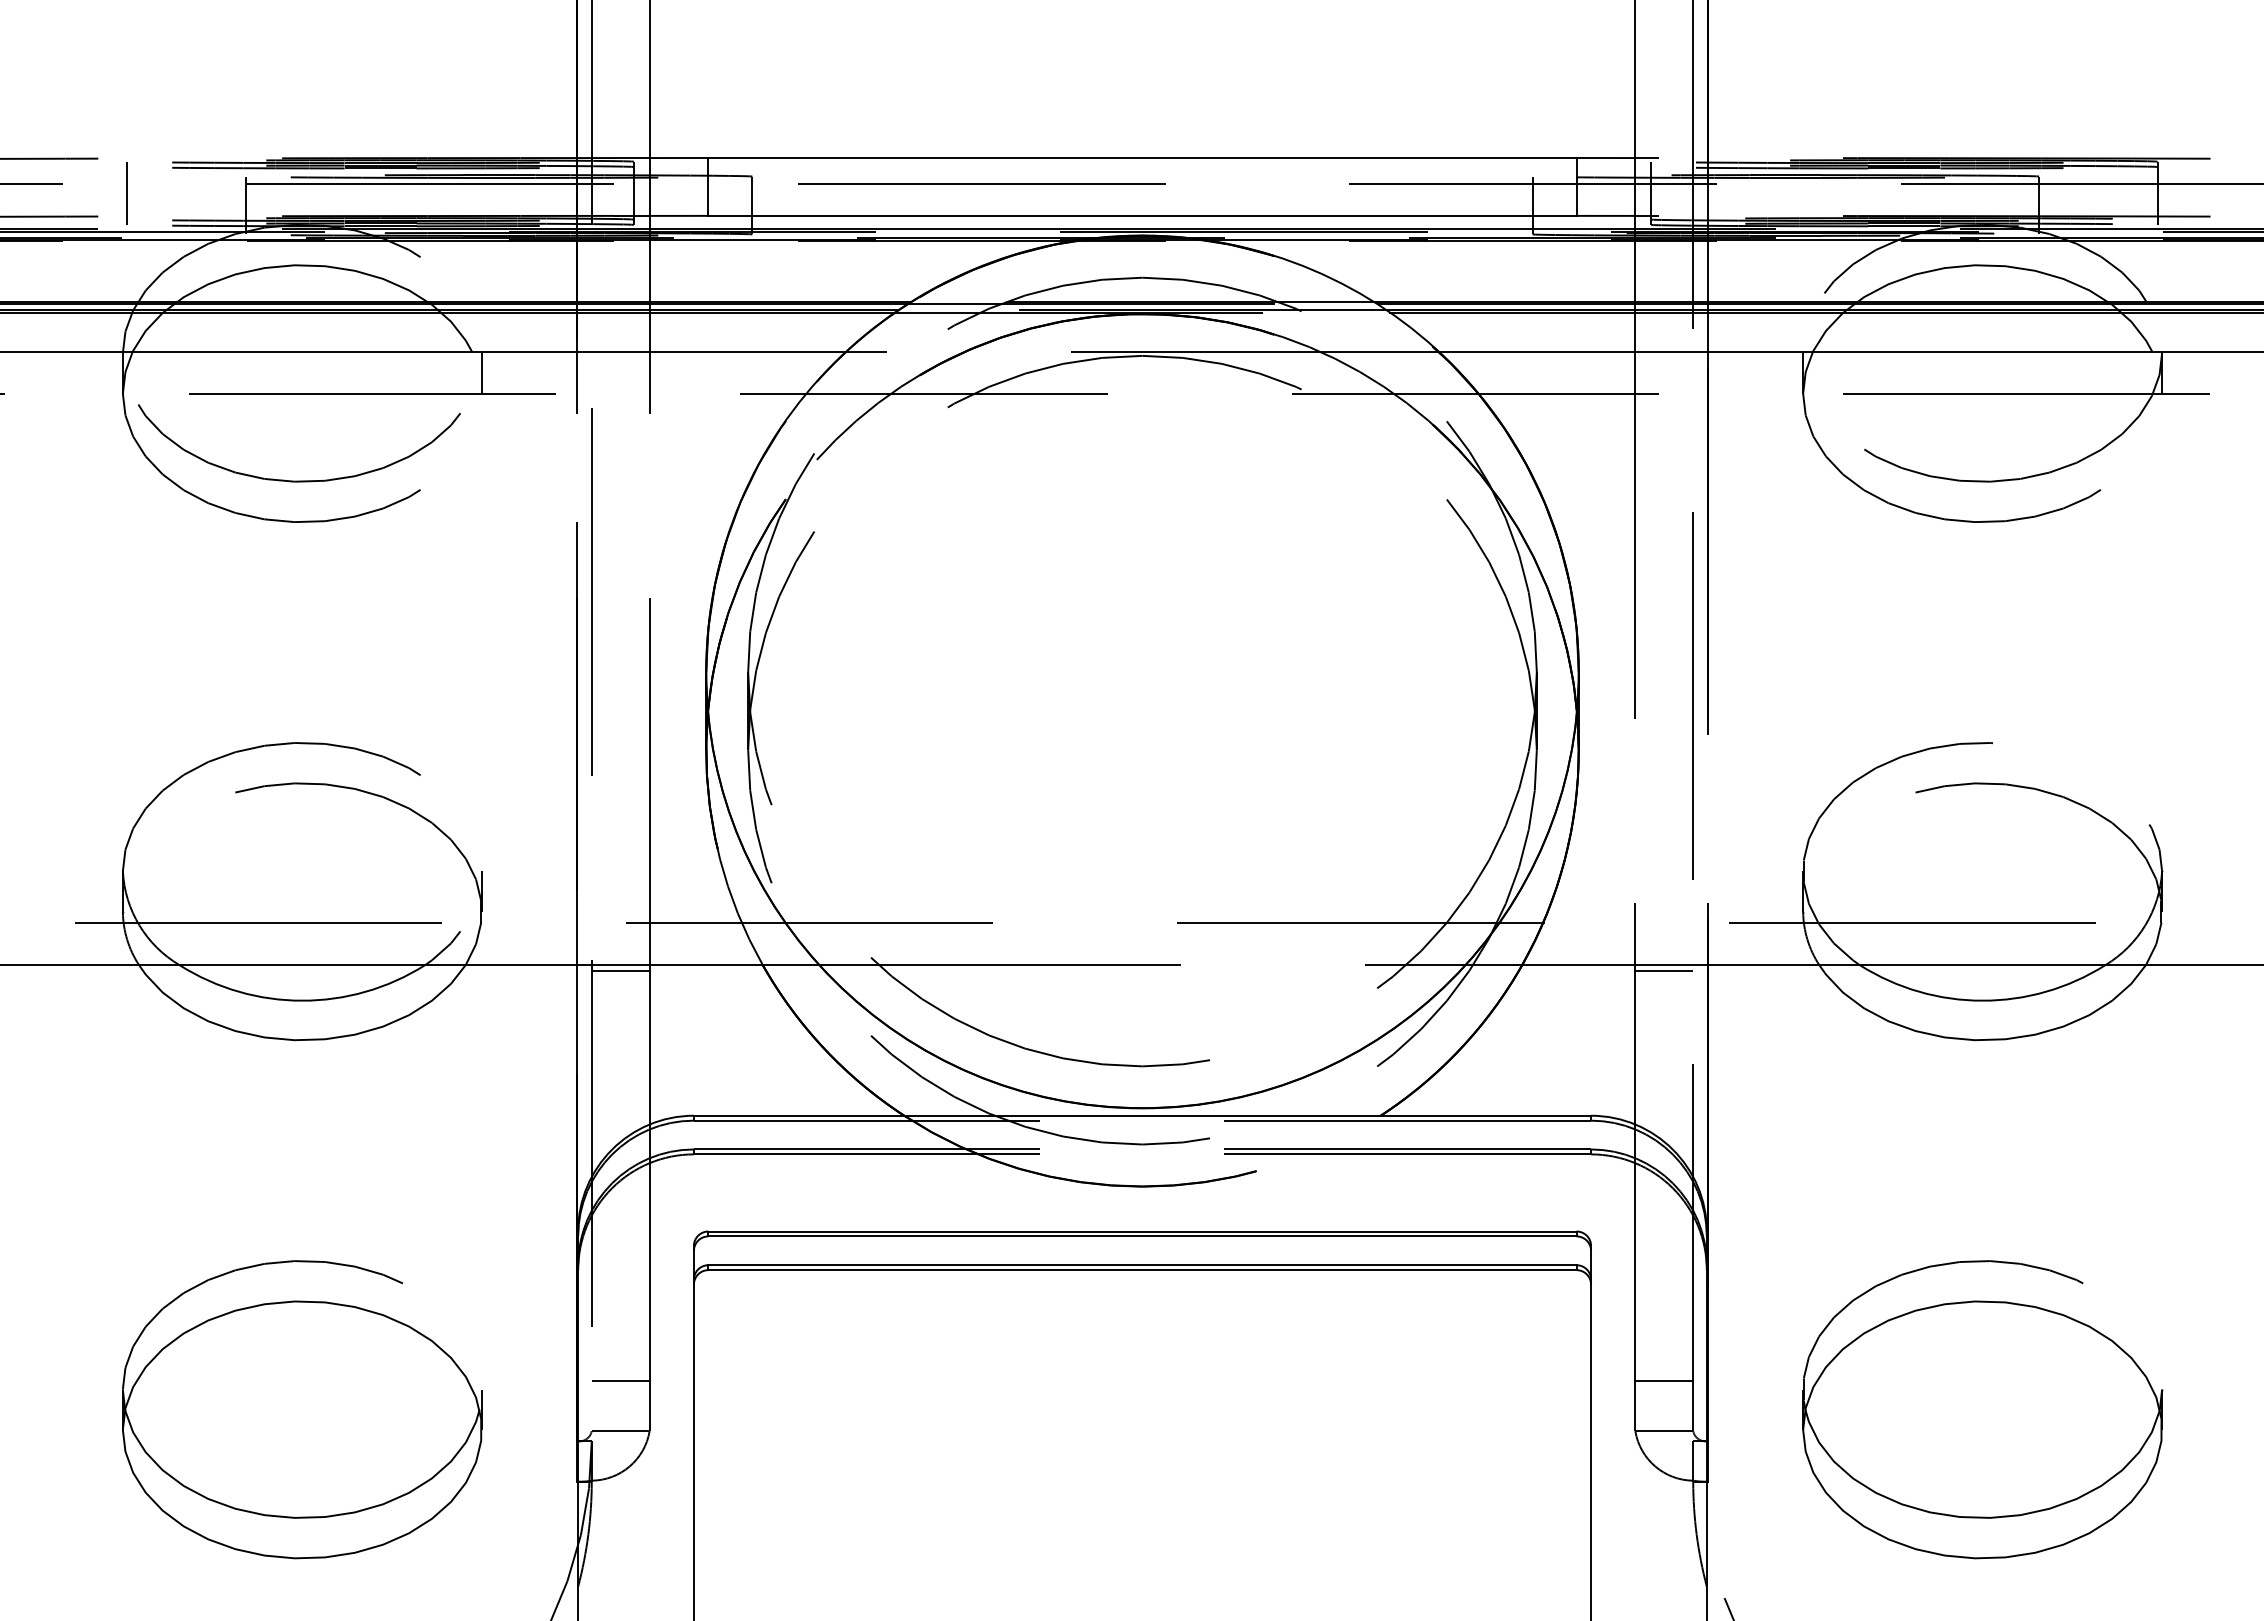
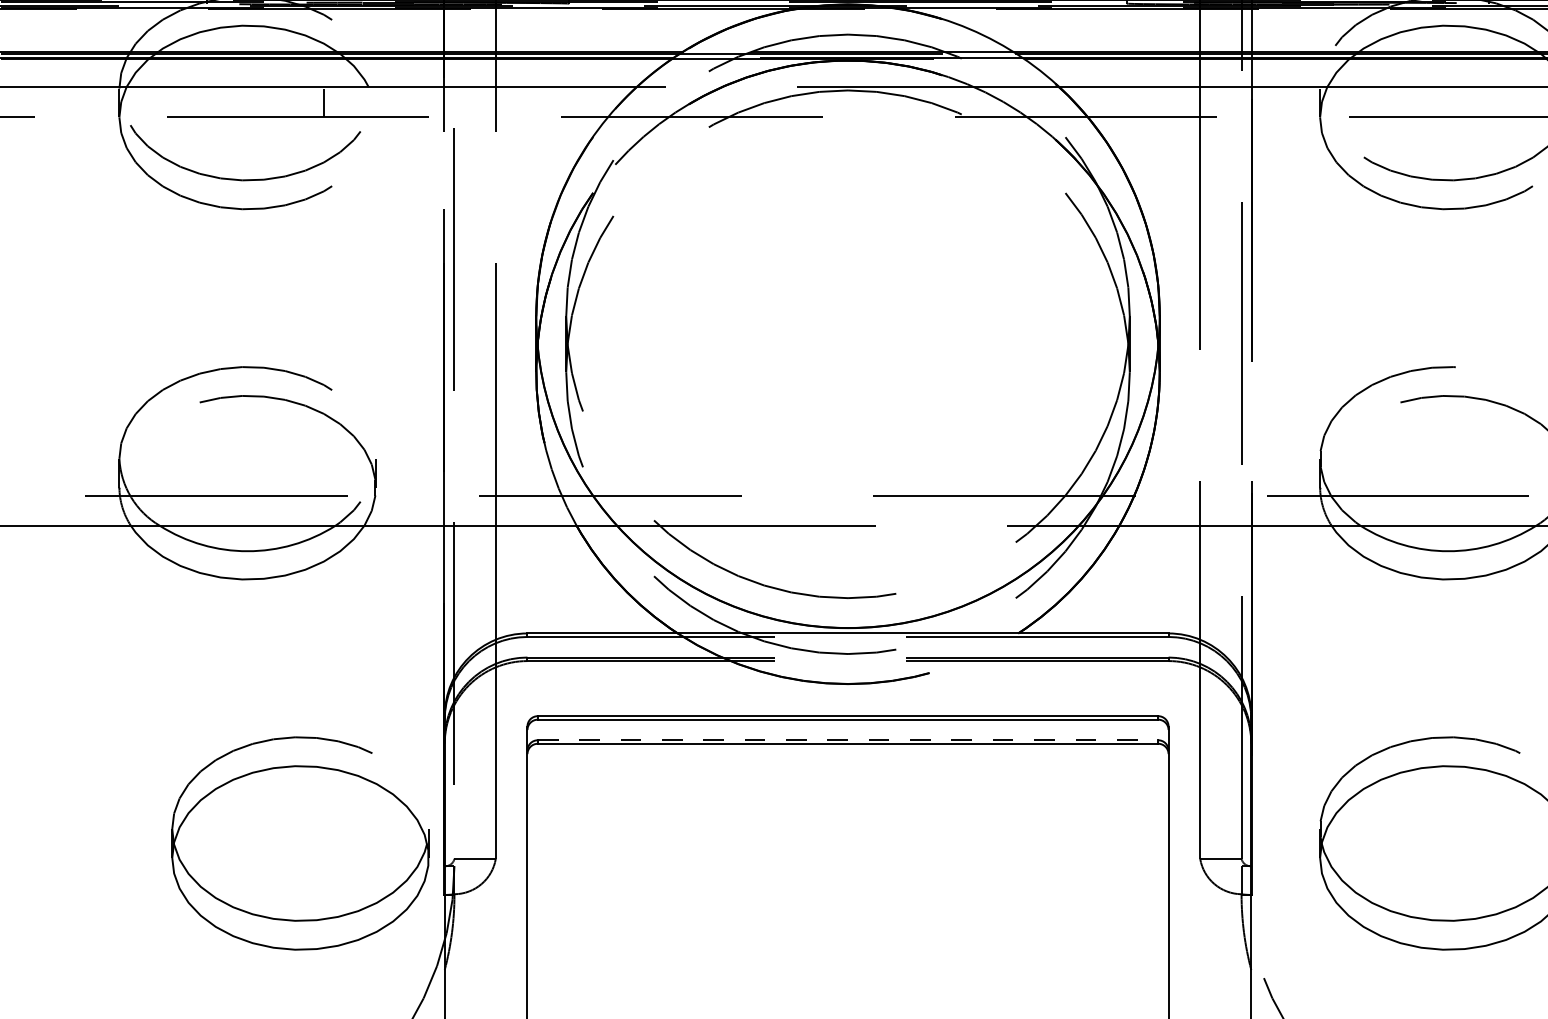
line: (481, 373) -> (324, 103), moved
line: (620, 971) -> (475, 530), removed
line: (1664, 971) -> (1221, 530), removed
line: (1143, 1265) -> (848, 740), solid -> dashed
line: (620, 1380) -> (475, 822), removed
line: (1664, 1380) -> (1221, 822), removed
part: (302, 1409) -> (300, 843), moved

